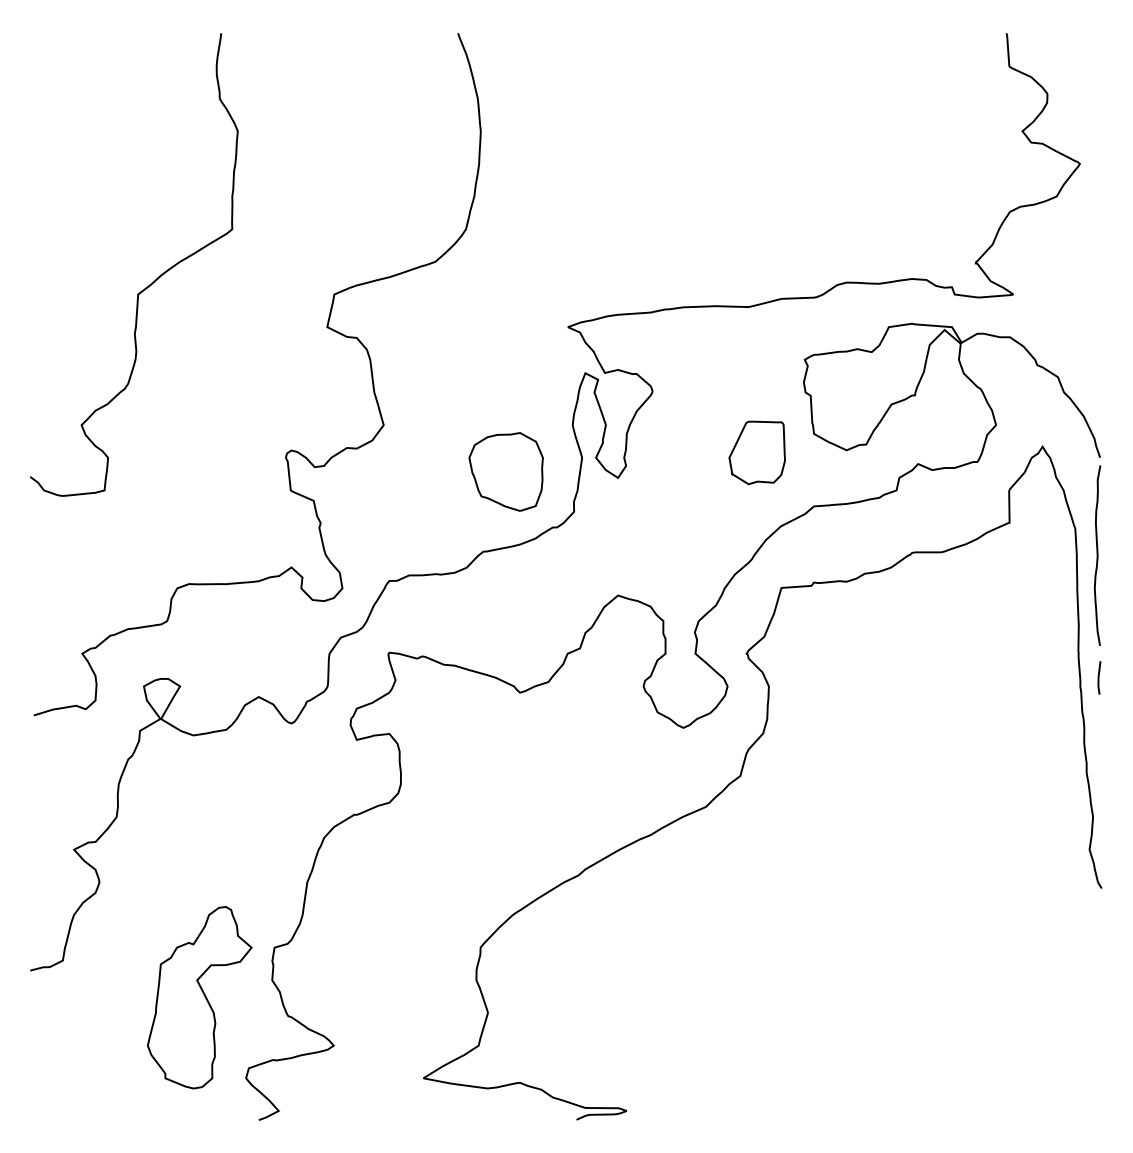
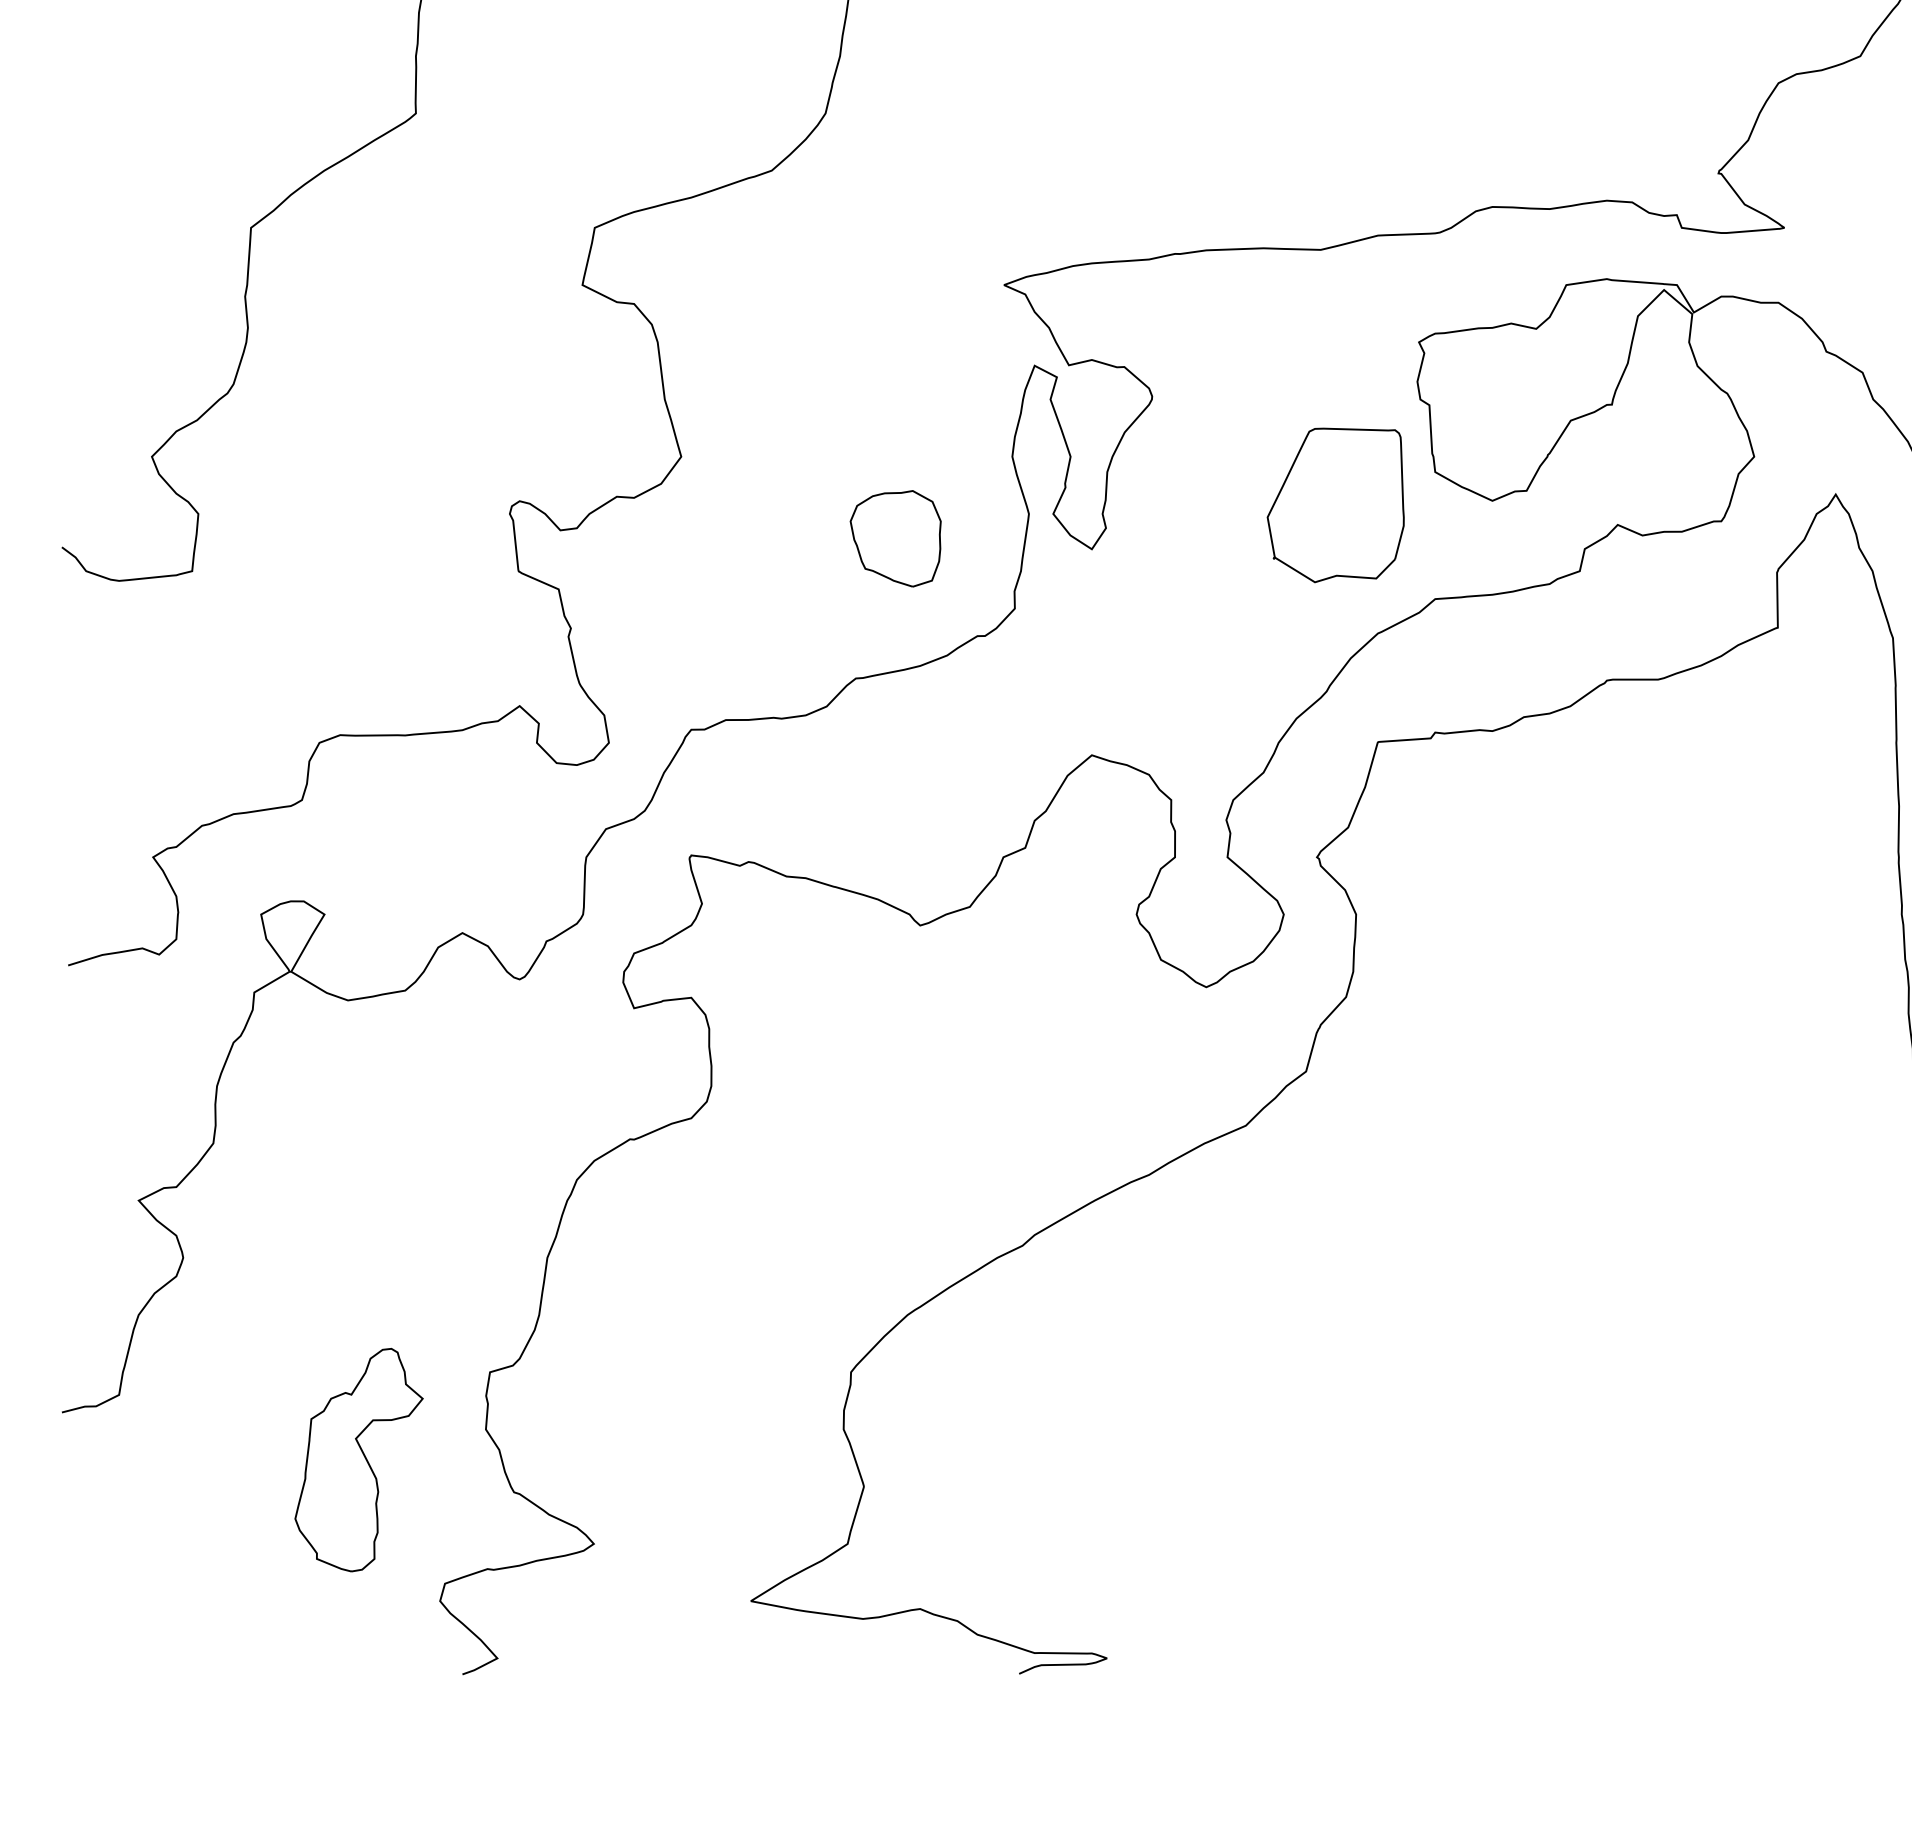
part: (756, 452) -> (1334, 504), size x1.4
part: (505, 471) -> (894, 537), size x0.7
part: (199, 997) -> (358, 1459), size x0.7

